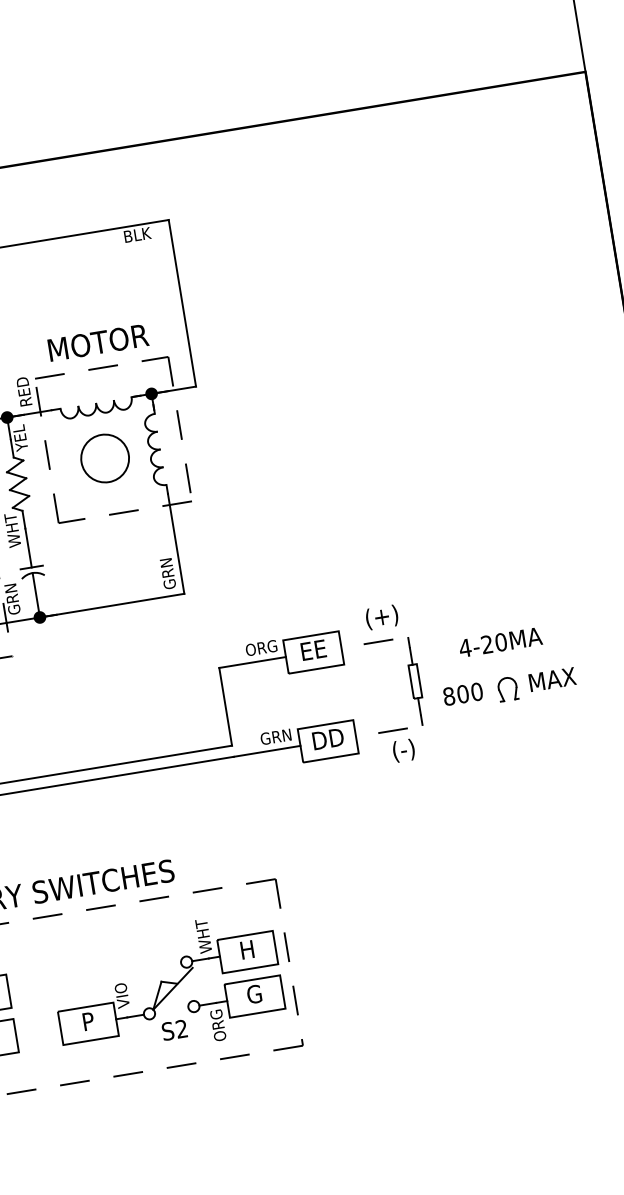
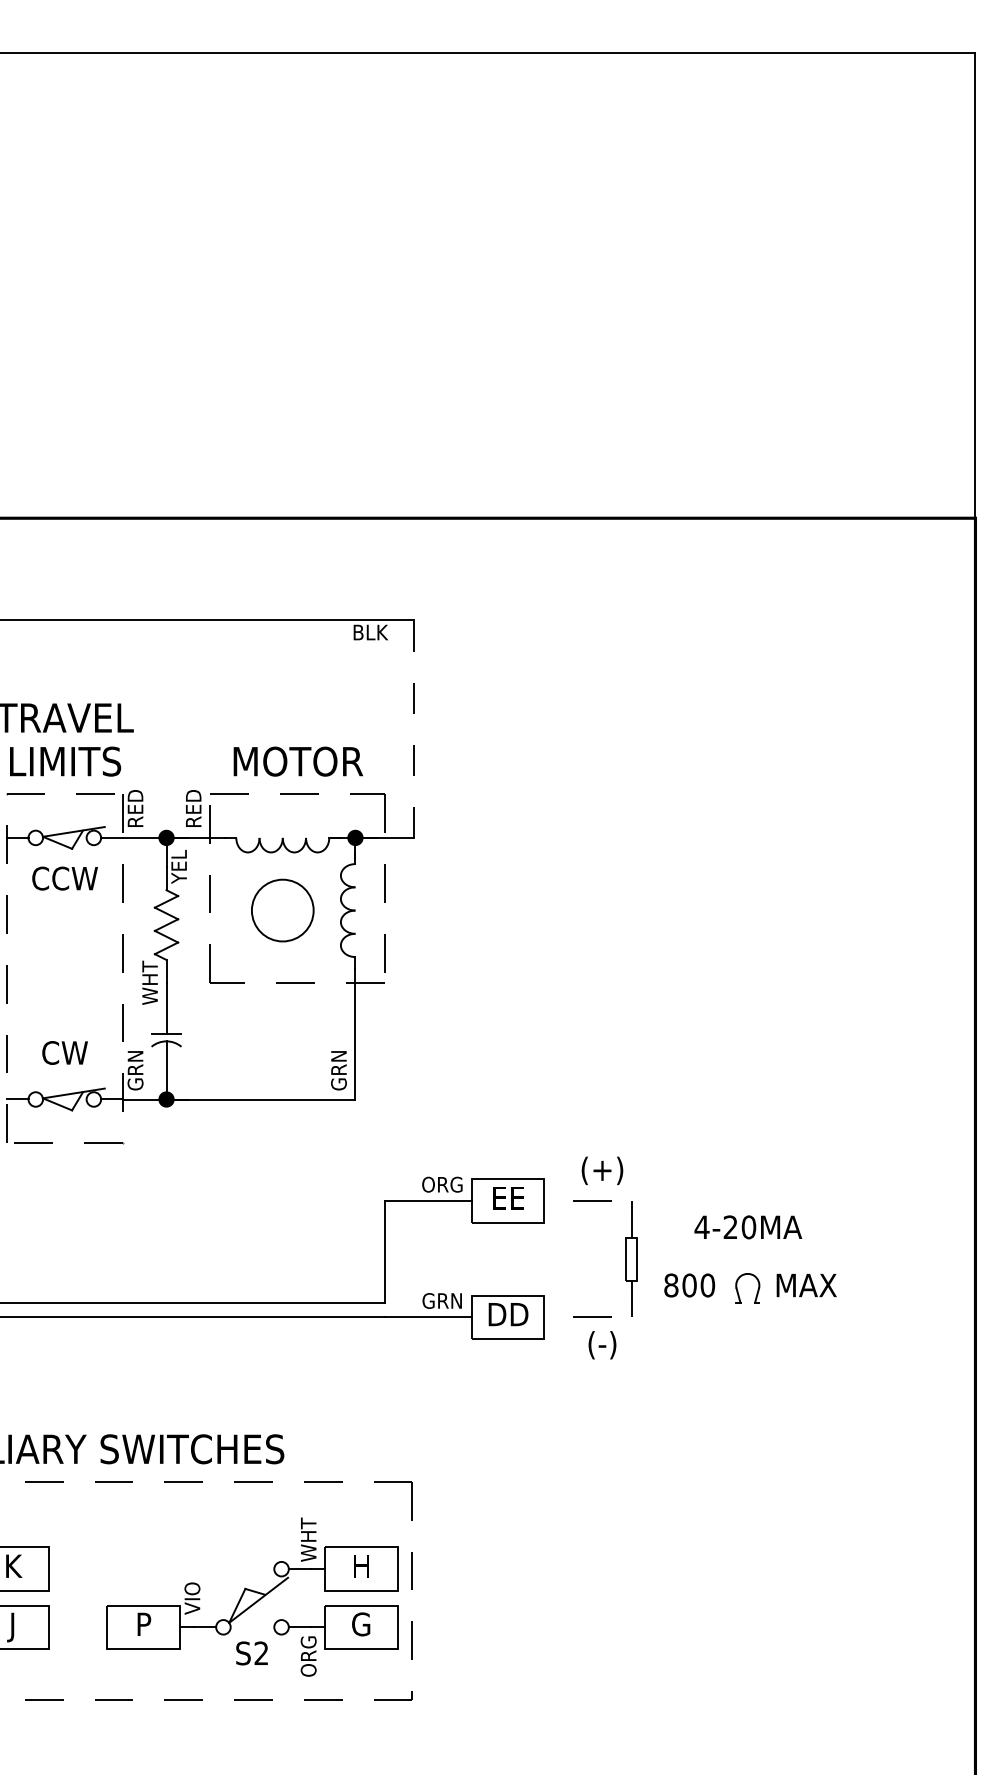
line: (182, 302) -> (413, 728), solid -> dashed

